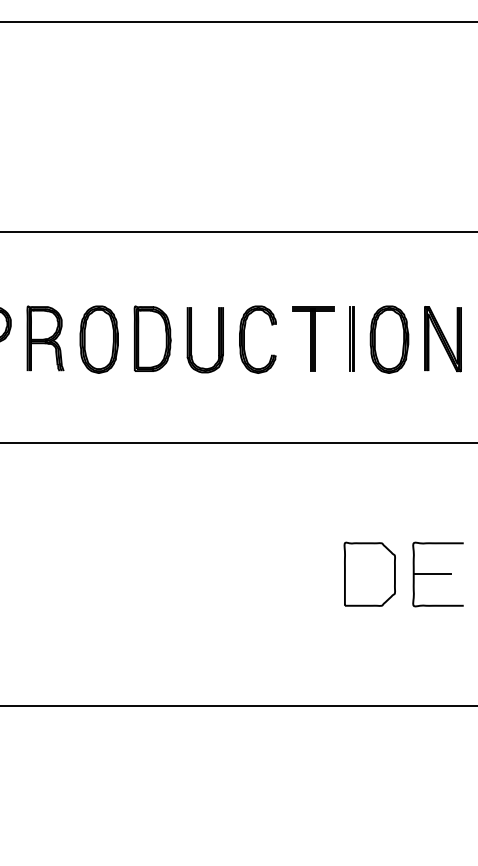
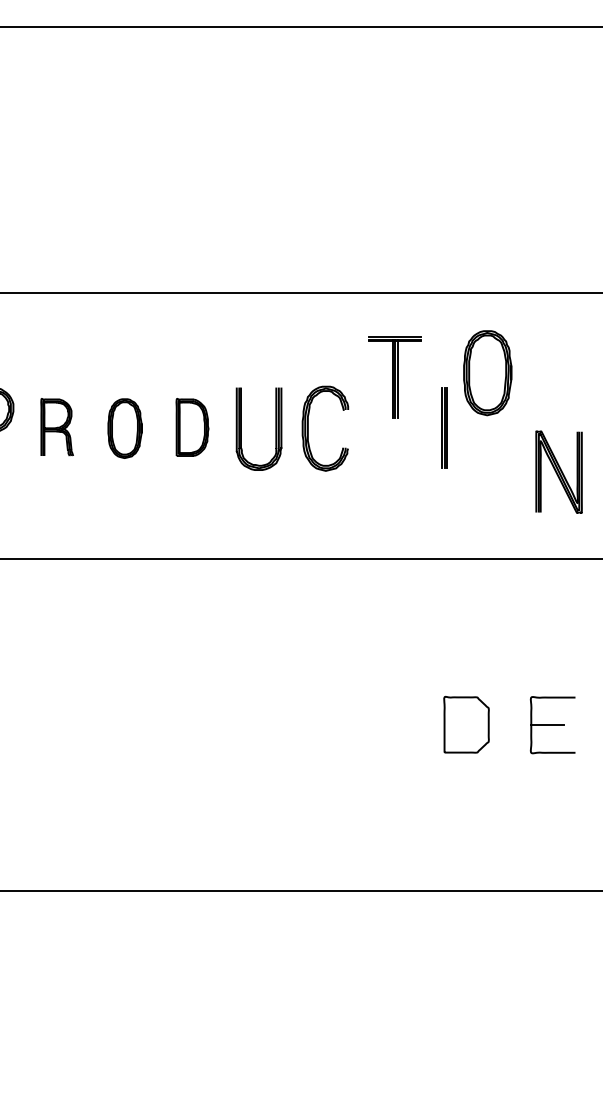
part: (45, 338) -> (57, 427), size x0.7
part: (152, 338) -> (192, 427), size x0.7
part: (313, 338) -> (395, 376), moved
part: (98, 339) -> (124, 428), size x0.7
part: (389, 339) -> (487, 372), moved
part: (442, 339) -> (558, 472), moved
part: (369, 573) -> (466, 723), size x0.7
part: (437, 574) -> (552, 725), size x0.7

